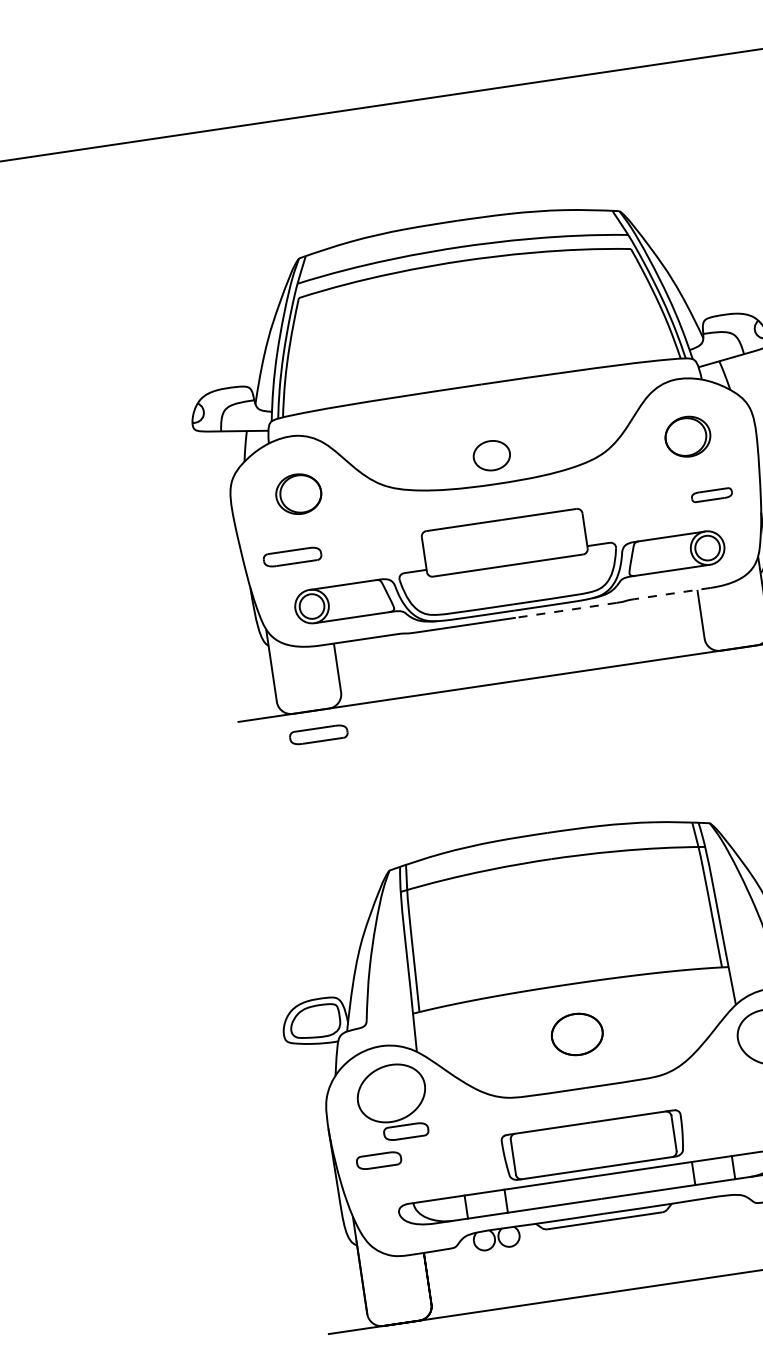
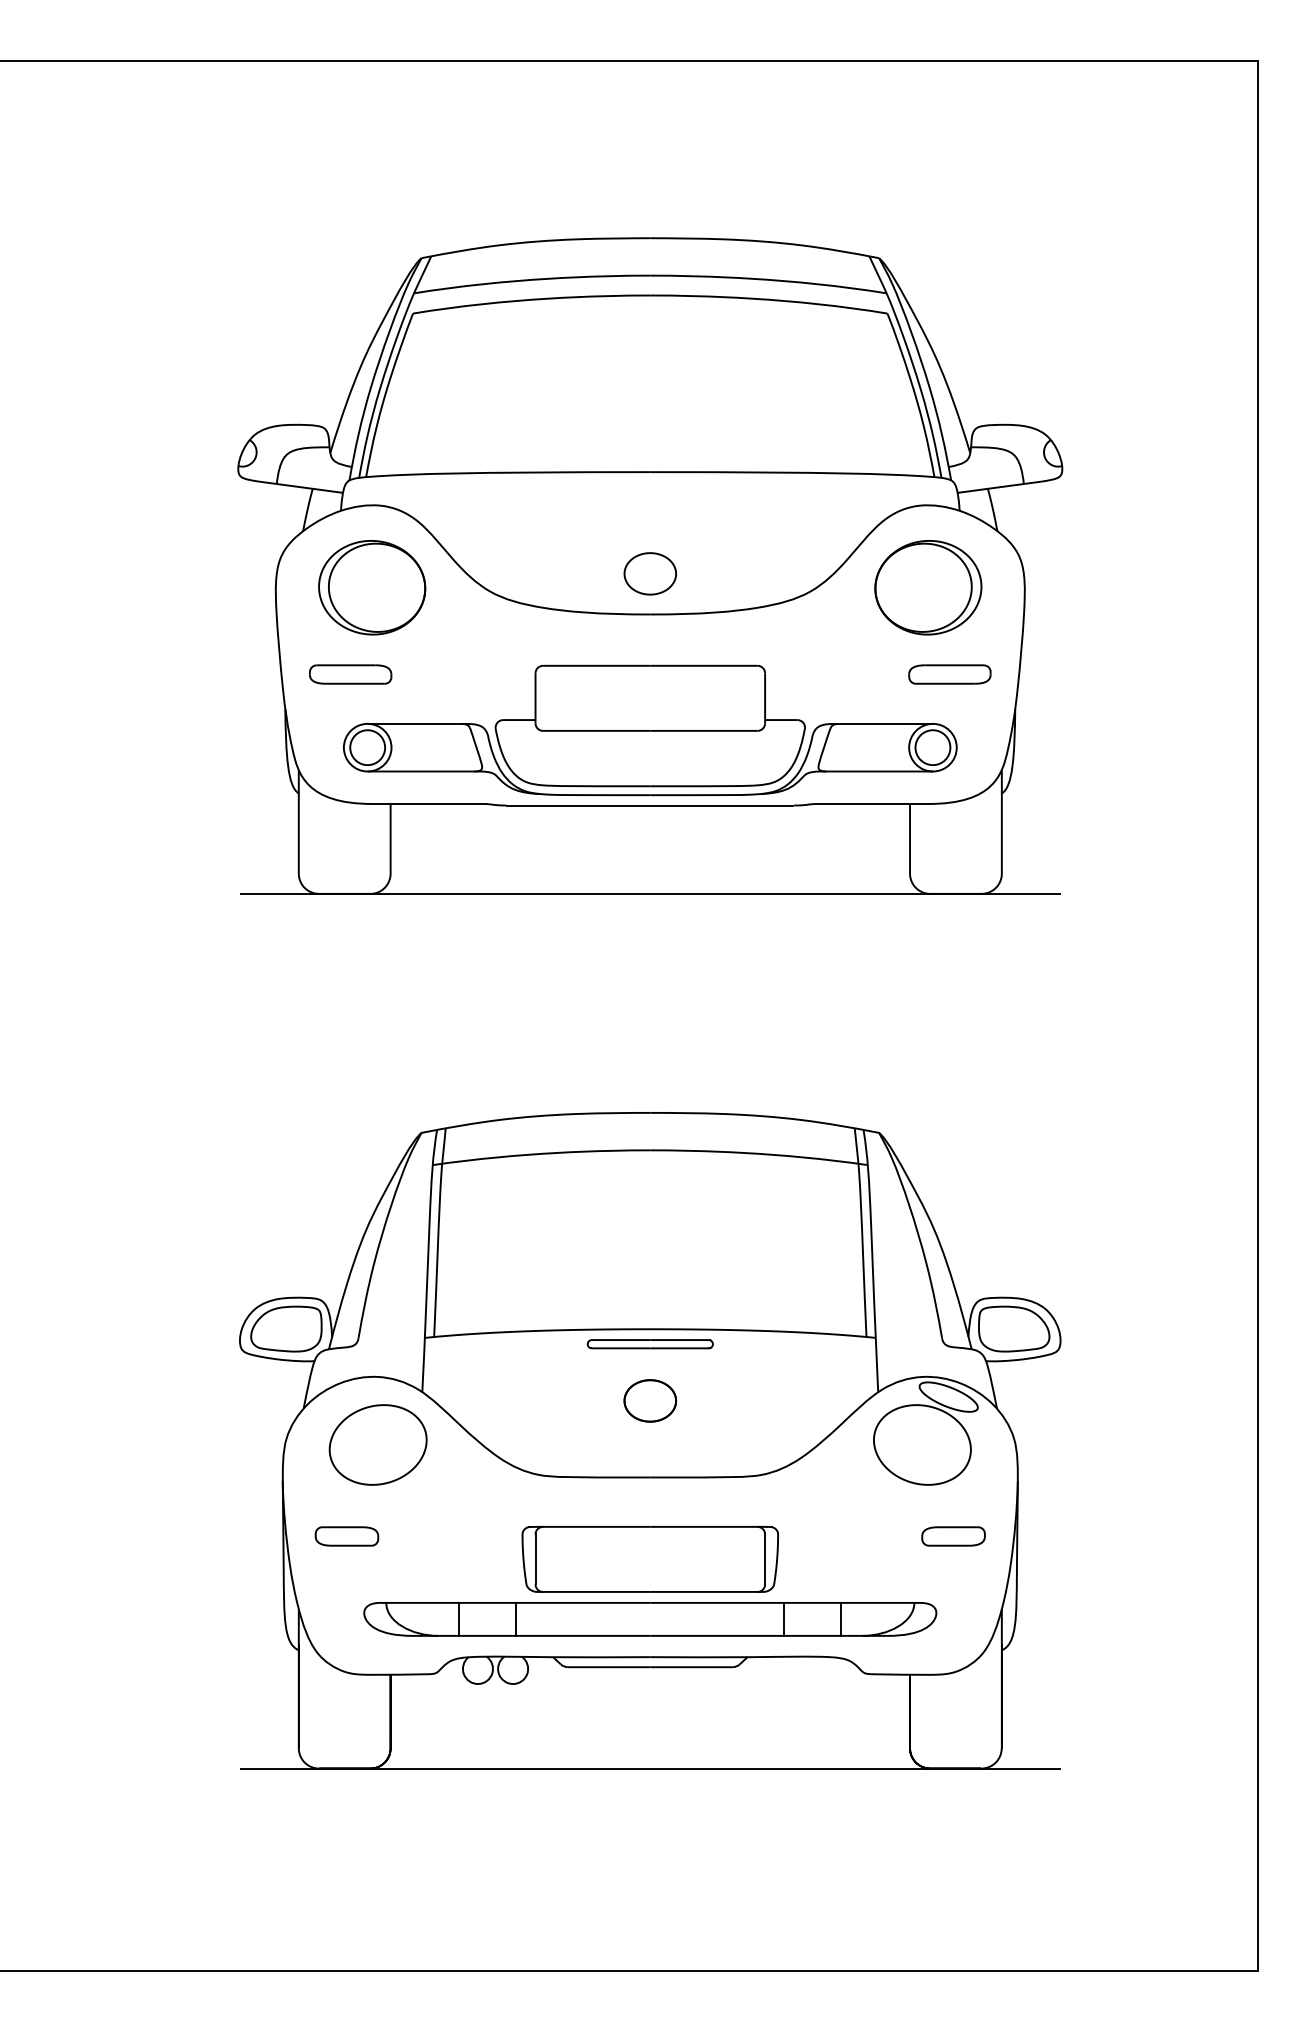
part: (687, 436) -> (928, 587), size x1.67
part: (298, 493) -> (372, 587), size x1.67
part: (711, 495) -> (949, 674), size x1.43
line: (671, 593) -> (873, 803), dashed -> solid
line: (565, 610) -> (721, 805), dashed -> solid
part: (318, 734) -> (350, 928), removed
part: (570, 995) -> (649, 1344), added
part: (577, 1034) -> (650, 1400), size x0.71
part: (405, 1131) -> (390, 1501), removed

